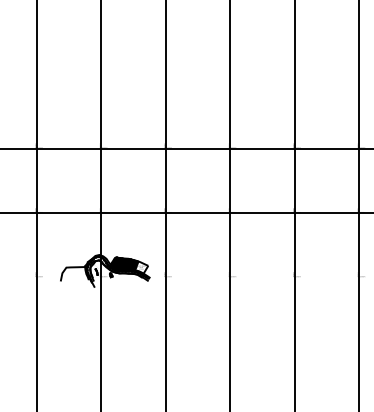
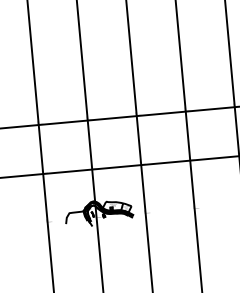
hatch: (123, 263) -> (112, 206), removed

